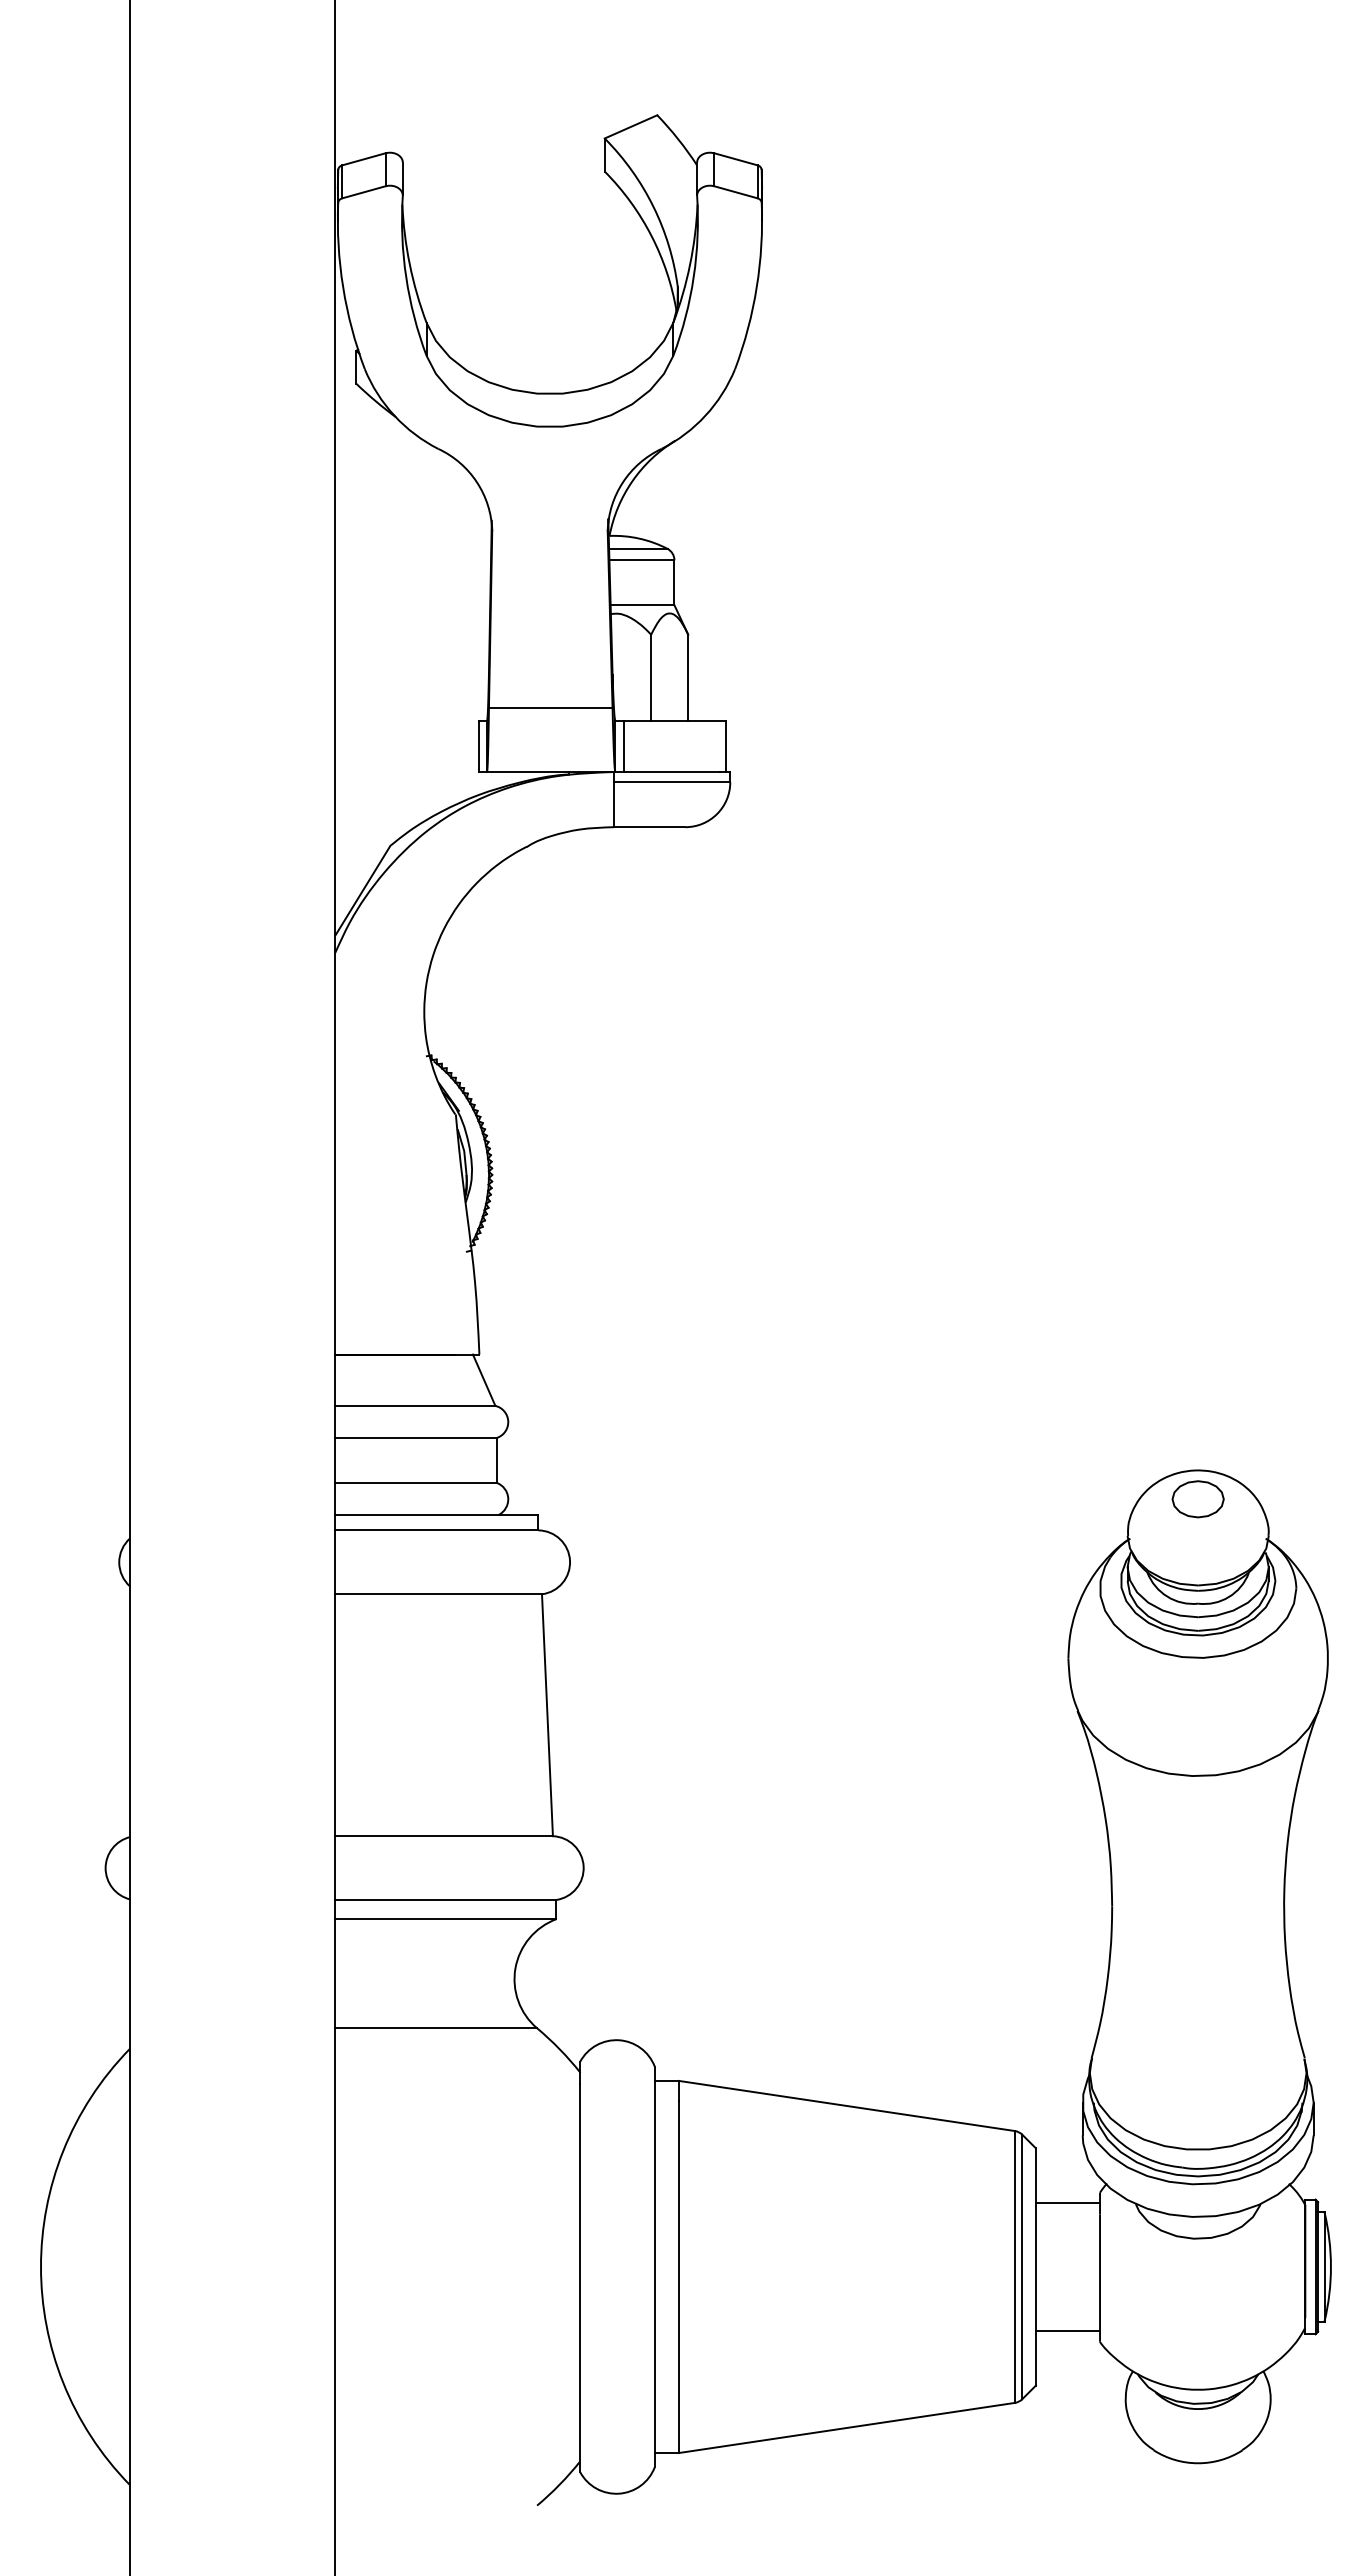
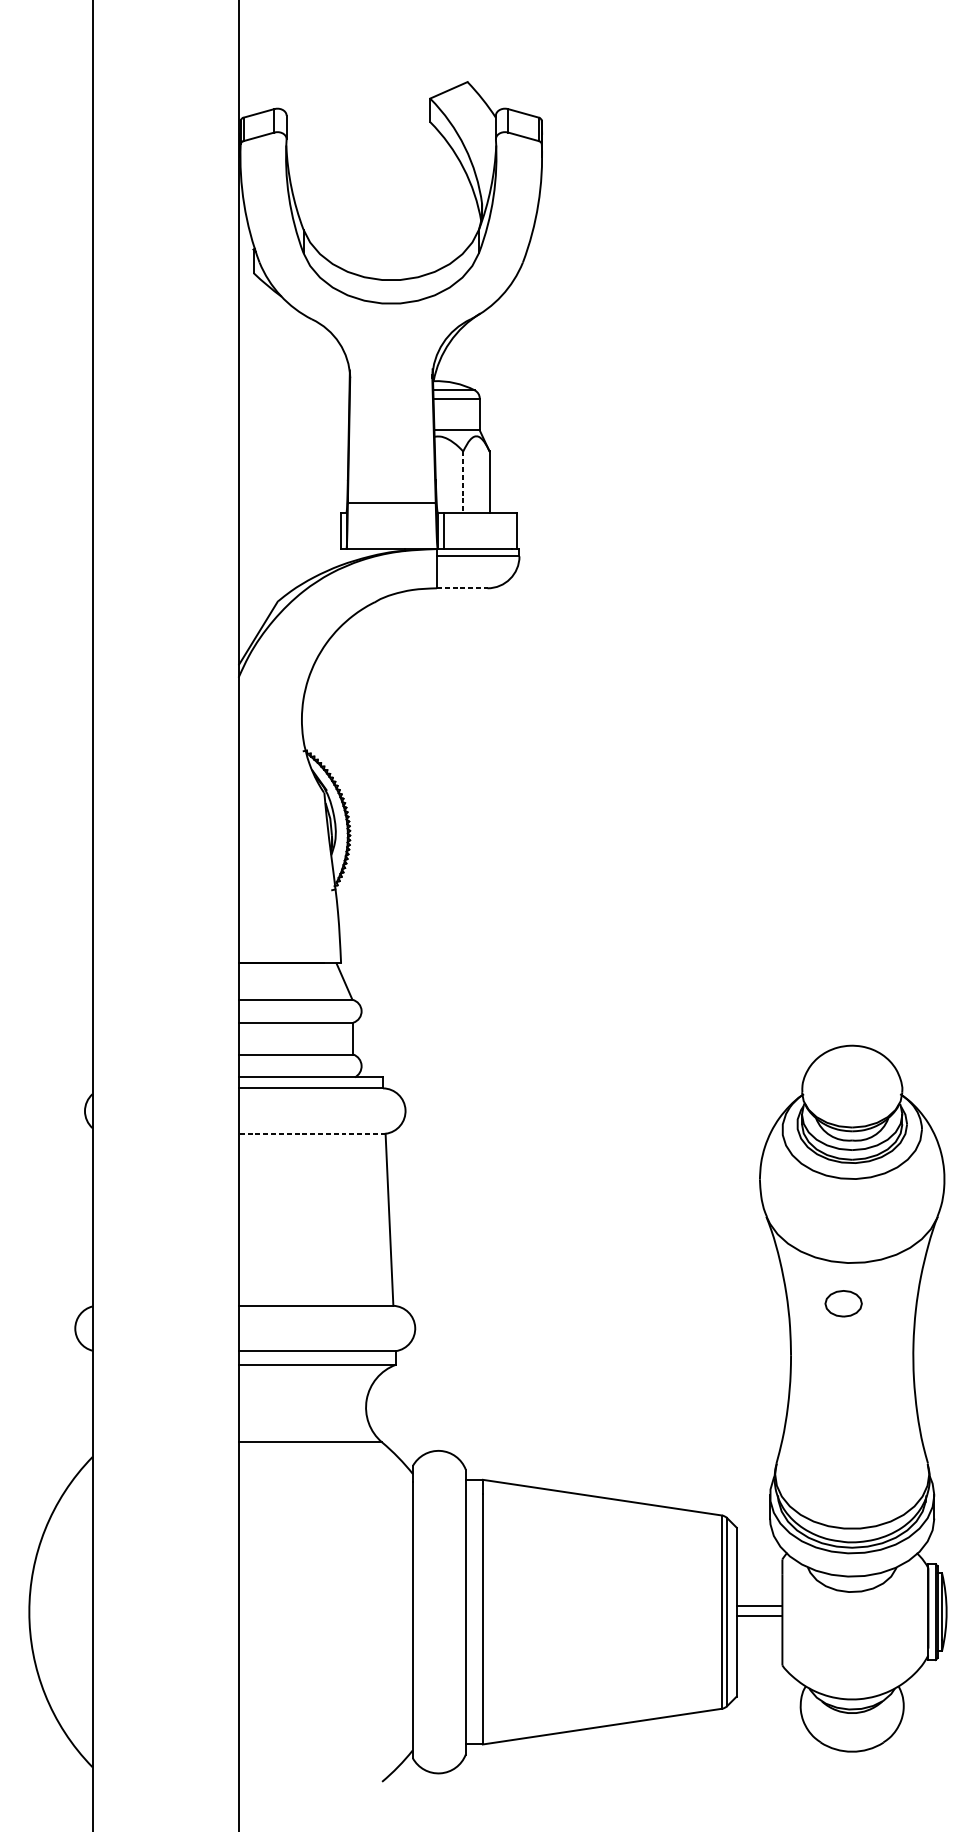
line: (651, 677) -> (463, 481), solid -> dashed
line: (649, 827) -> (462, 588), solid -> dashed
part: (1197, 1499) -> (843, 1303), moved
line: (438, 1594) -> (312, 1133), solid -> dashed
line: (1067, 2202) -> (759, 1616), moved
line: (1067, 2331) -> (759, 1606), moved

